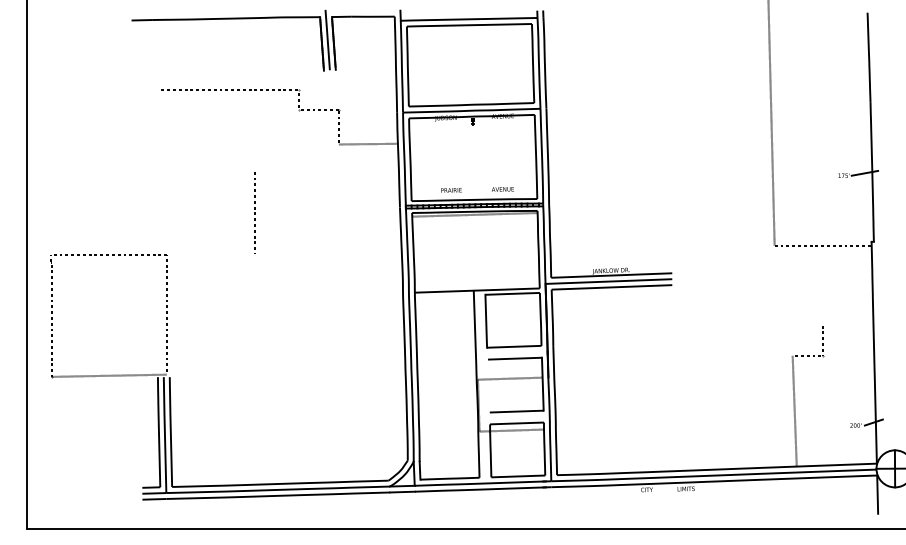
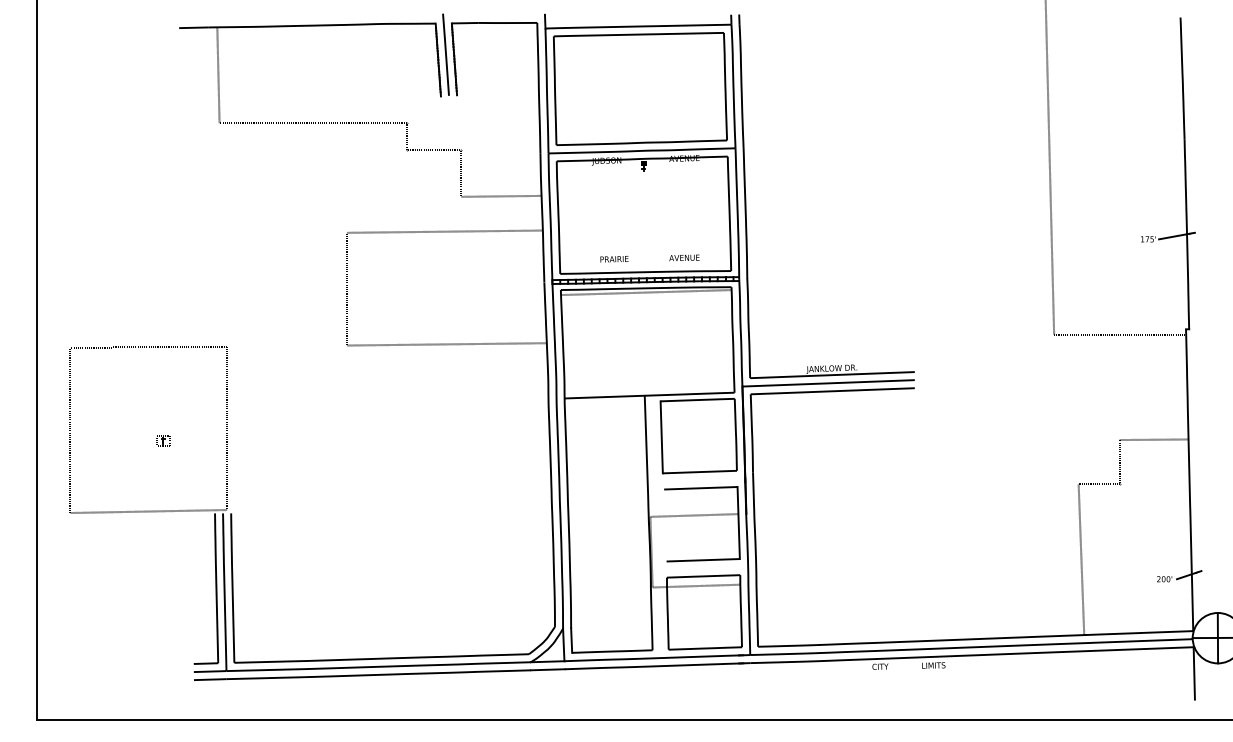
line: (160, 54) -> (218, 74), added
line: (326, 169) -> (444, 230), added
line: (327, 252) -> (445, 343), added
line: (847, 322) -> (1153, 439), added
part: (119, 323) -> (162, 440), added

